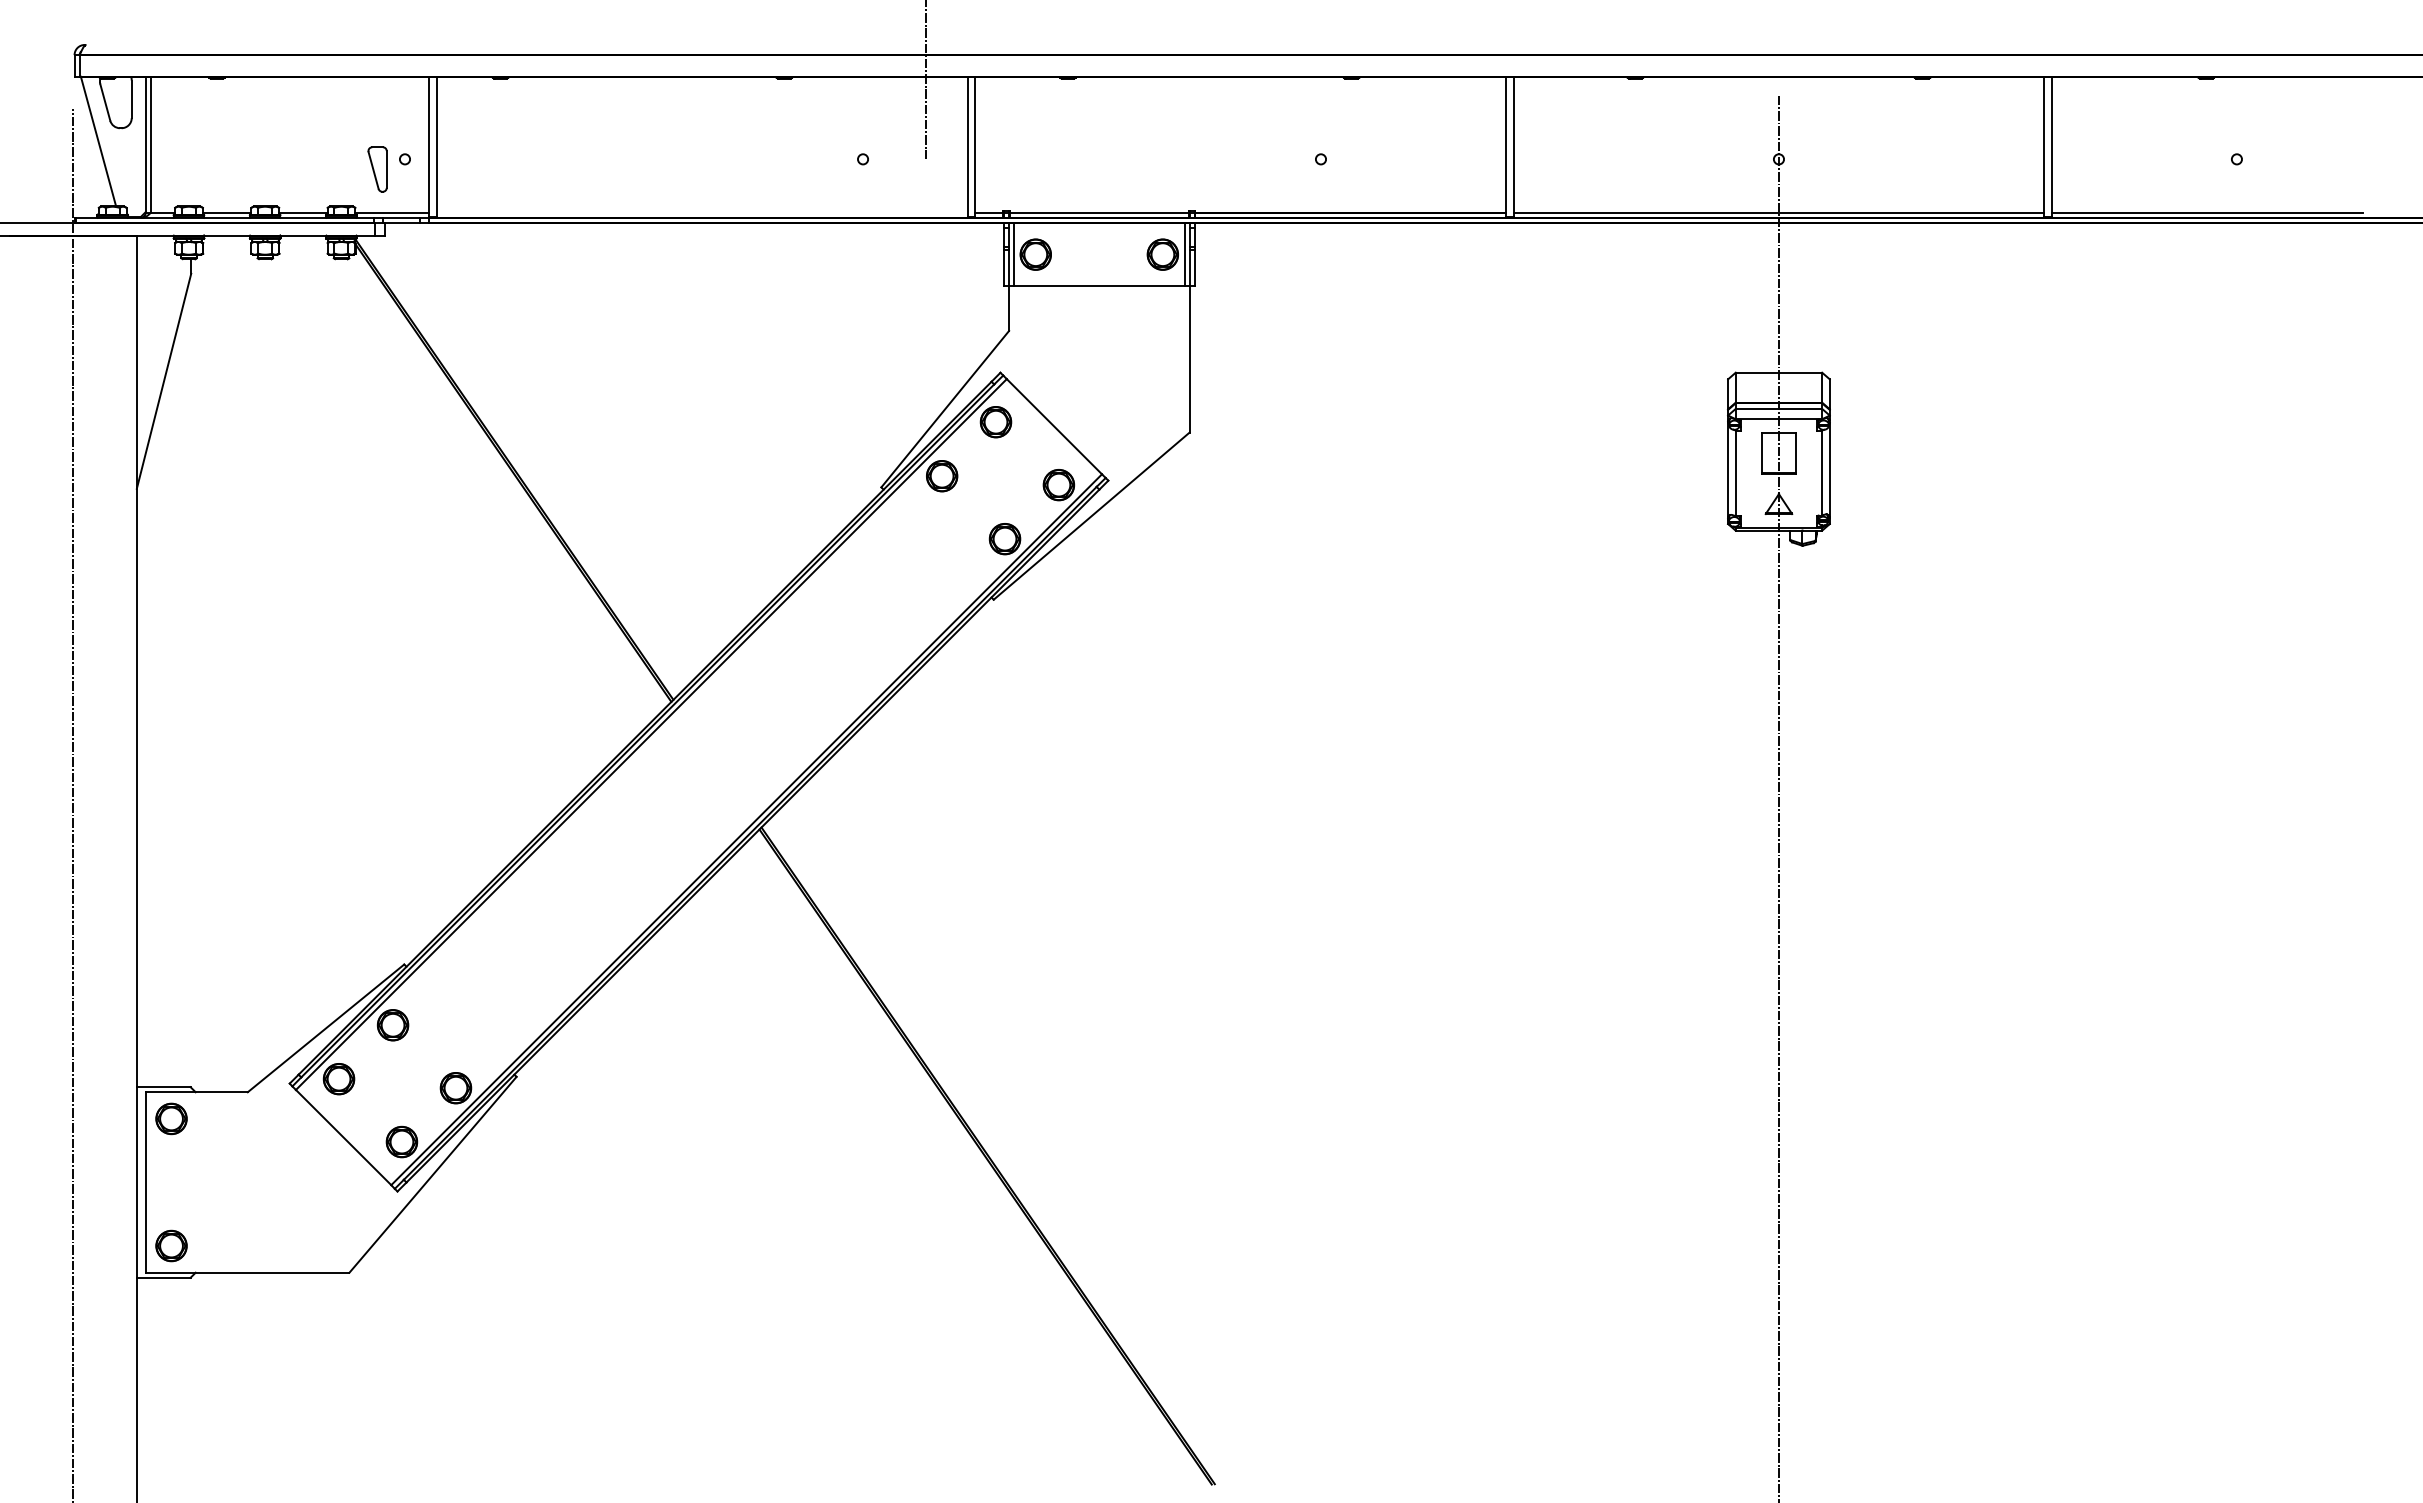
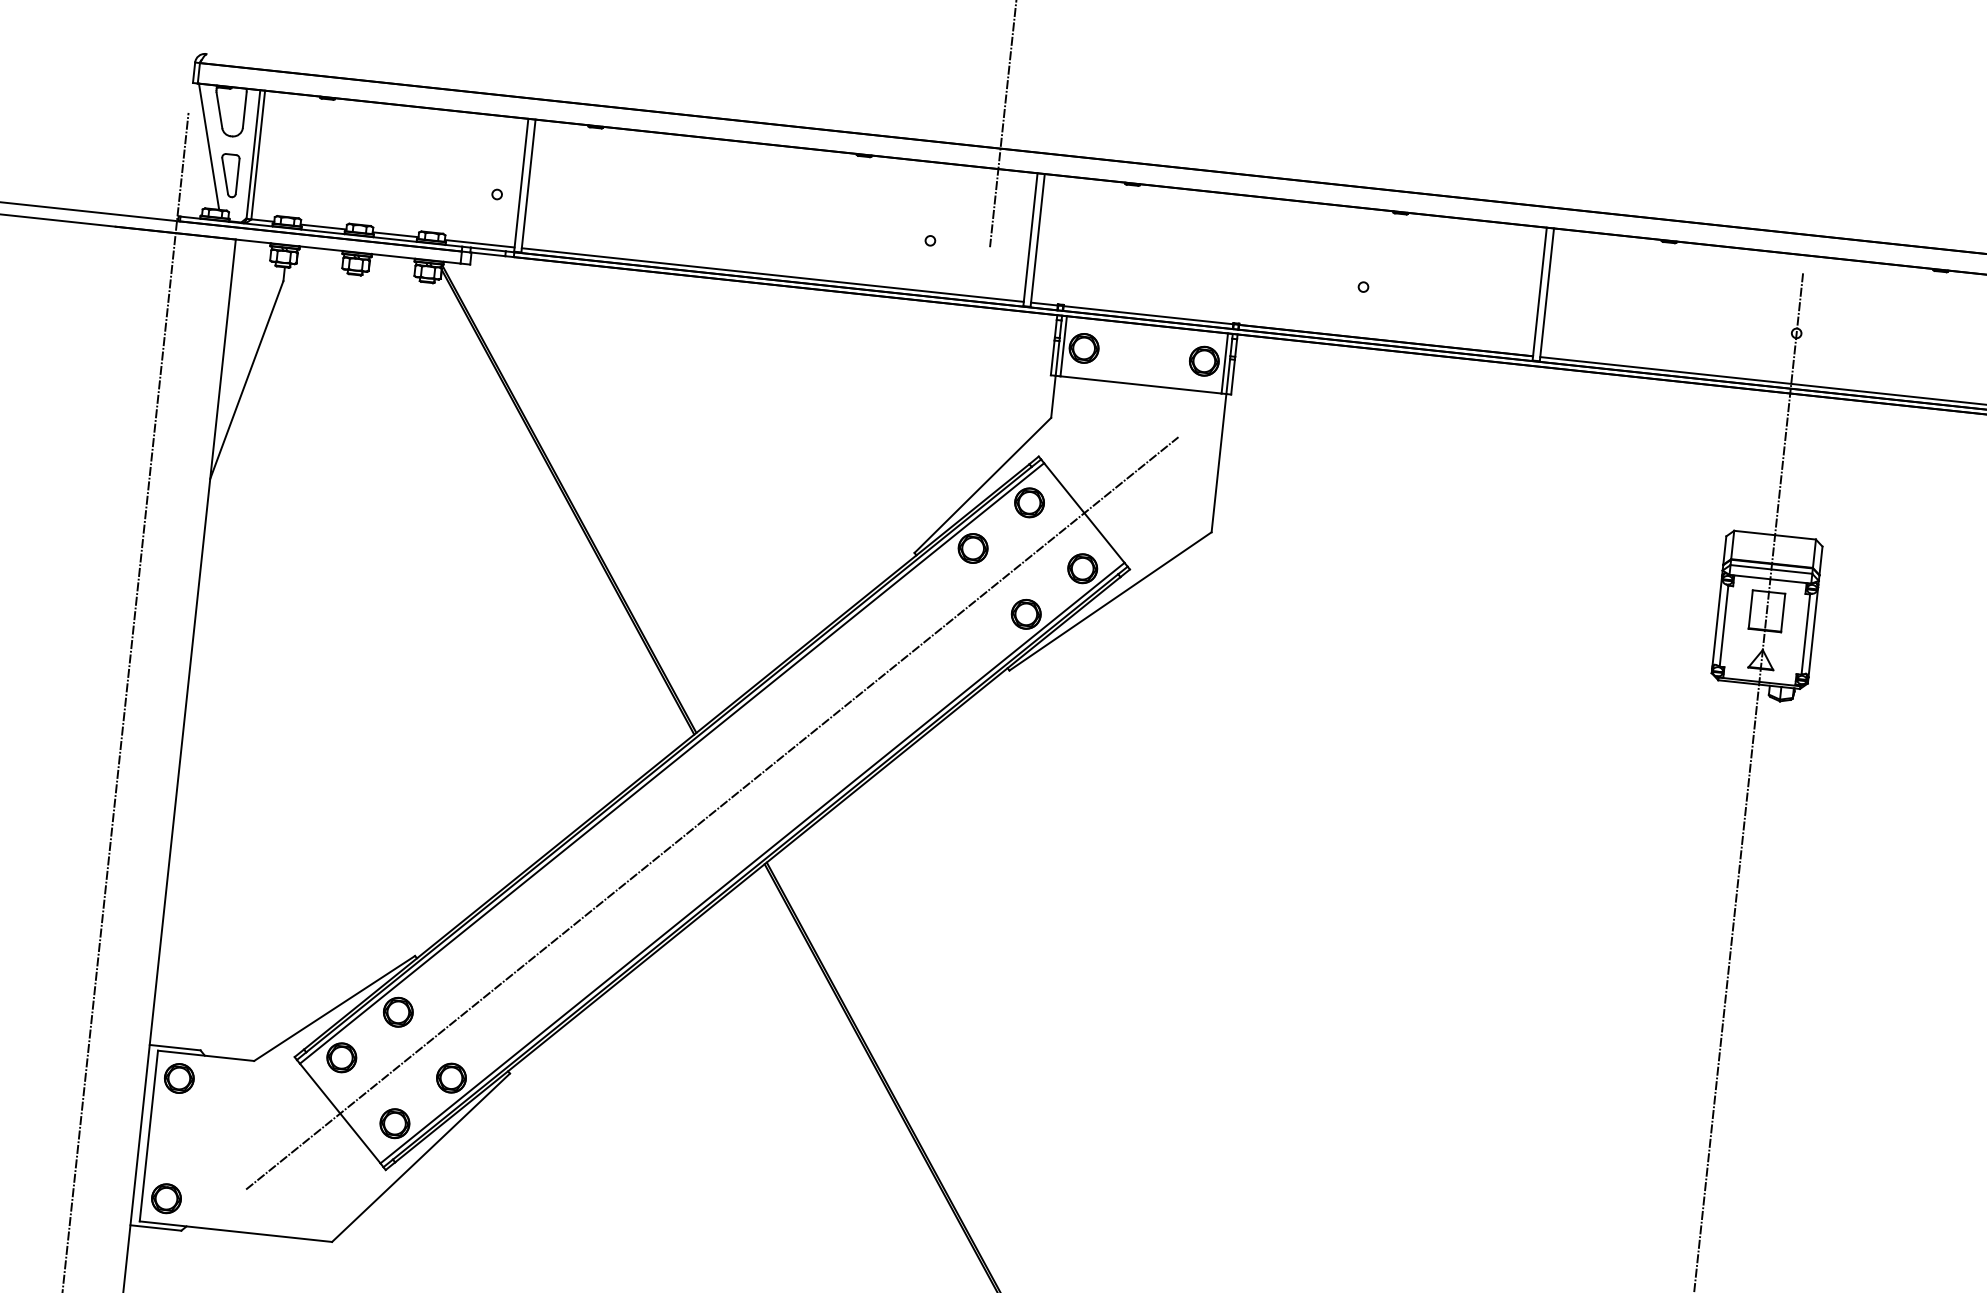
part: (377, 169) -> (228, 175), moved
line: (701, 212) -> (772, 274), added
line: (698, 781) -> (711, 812), added

